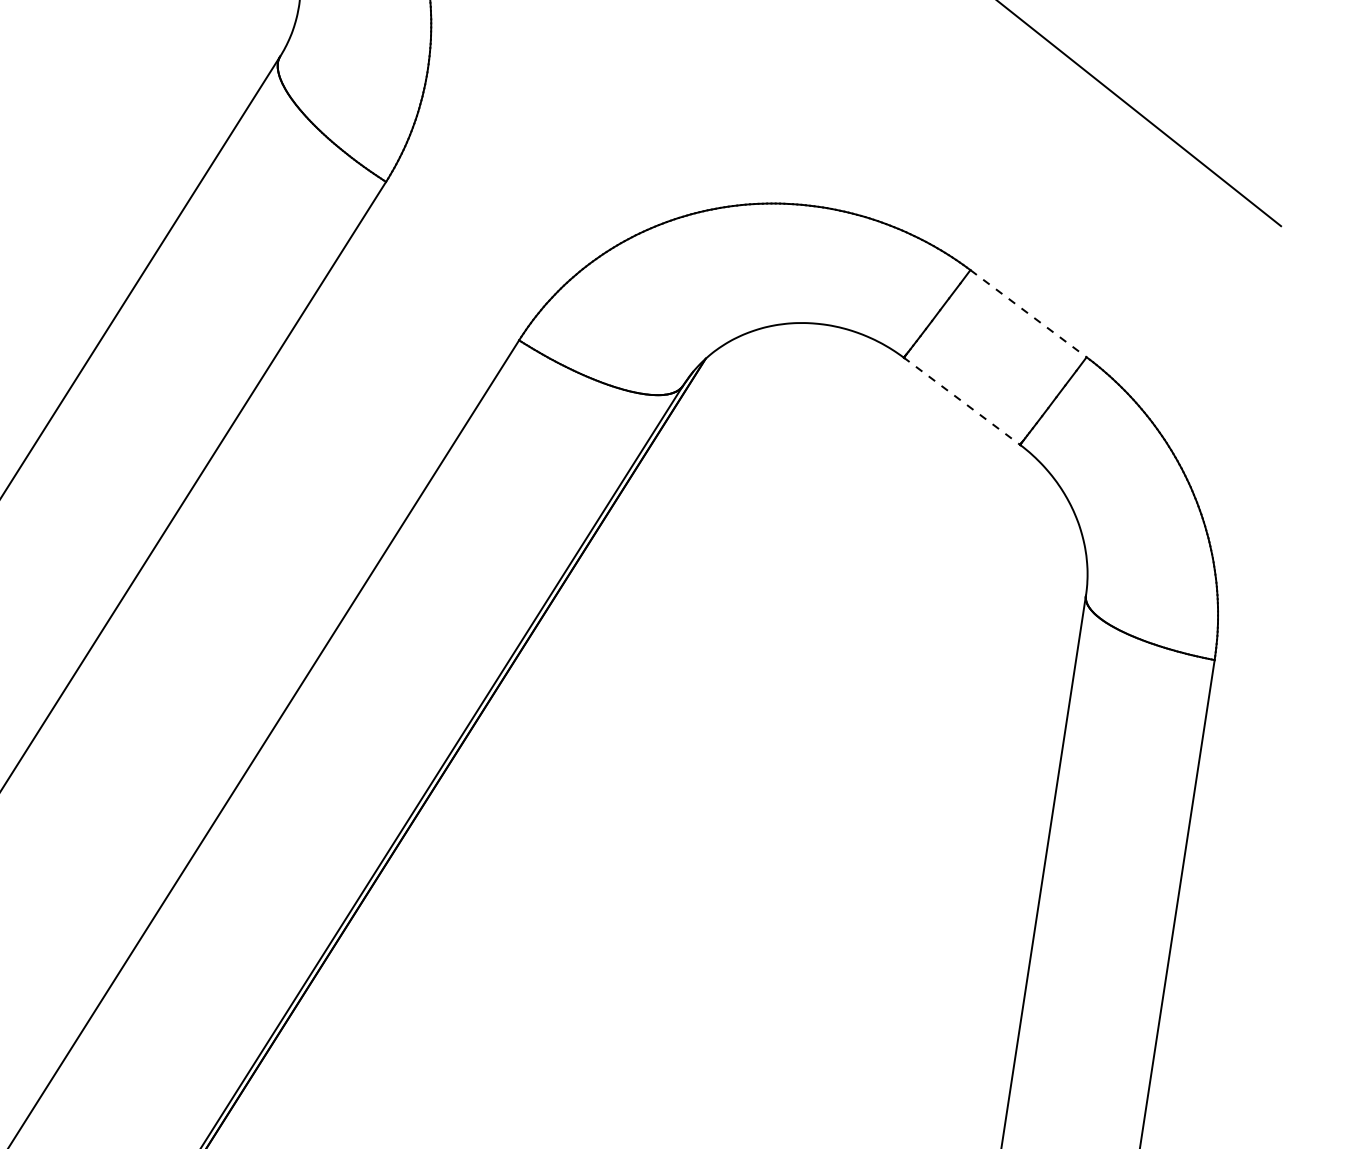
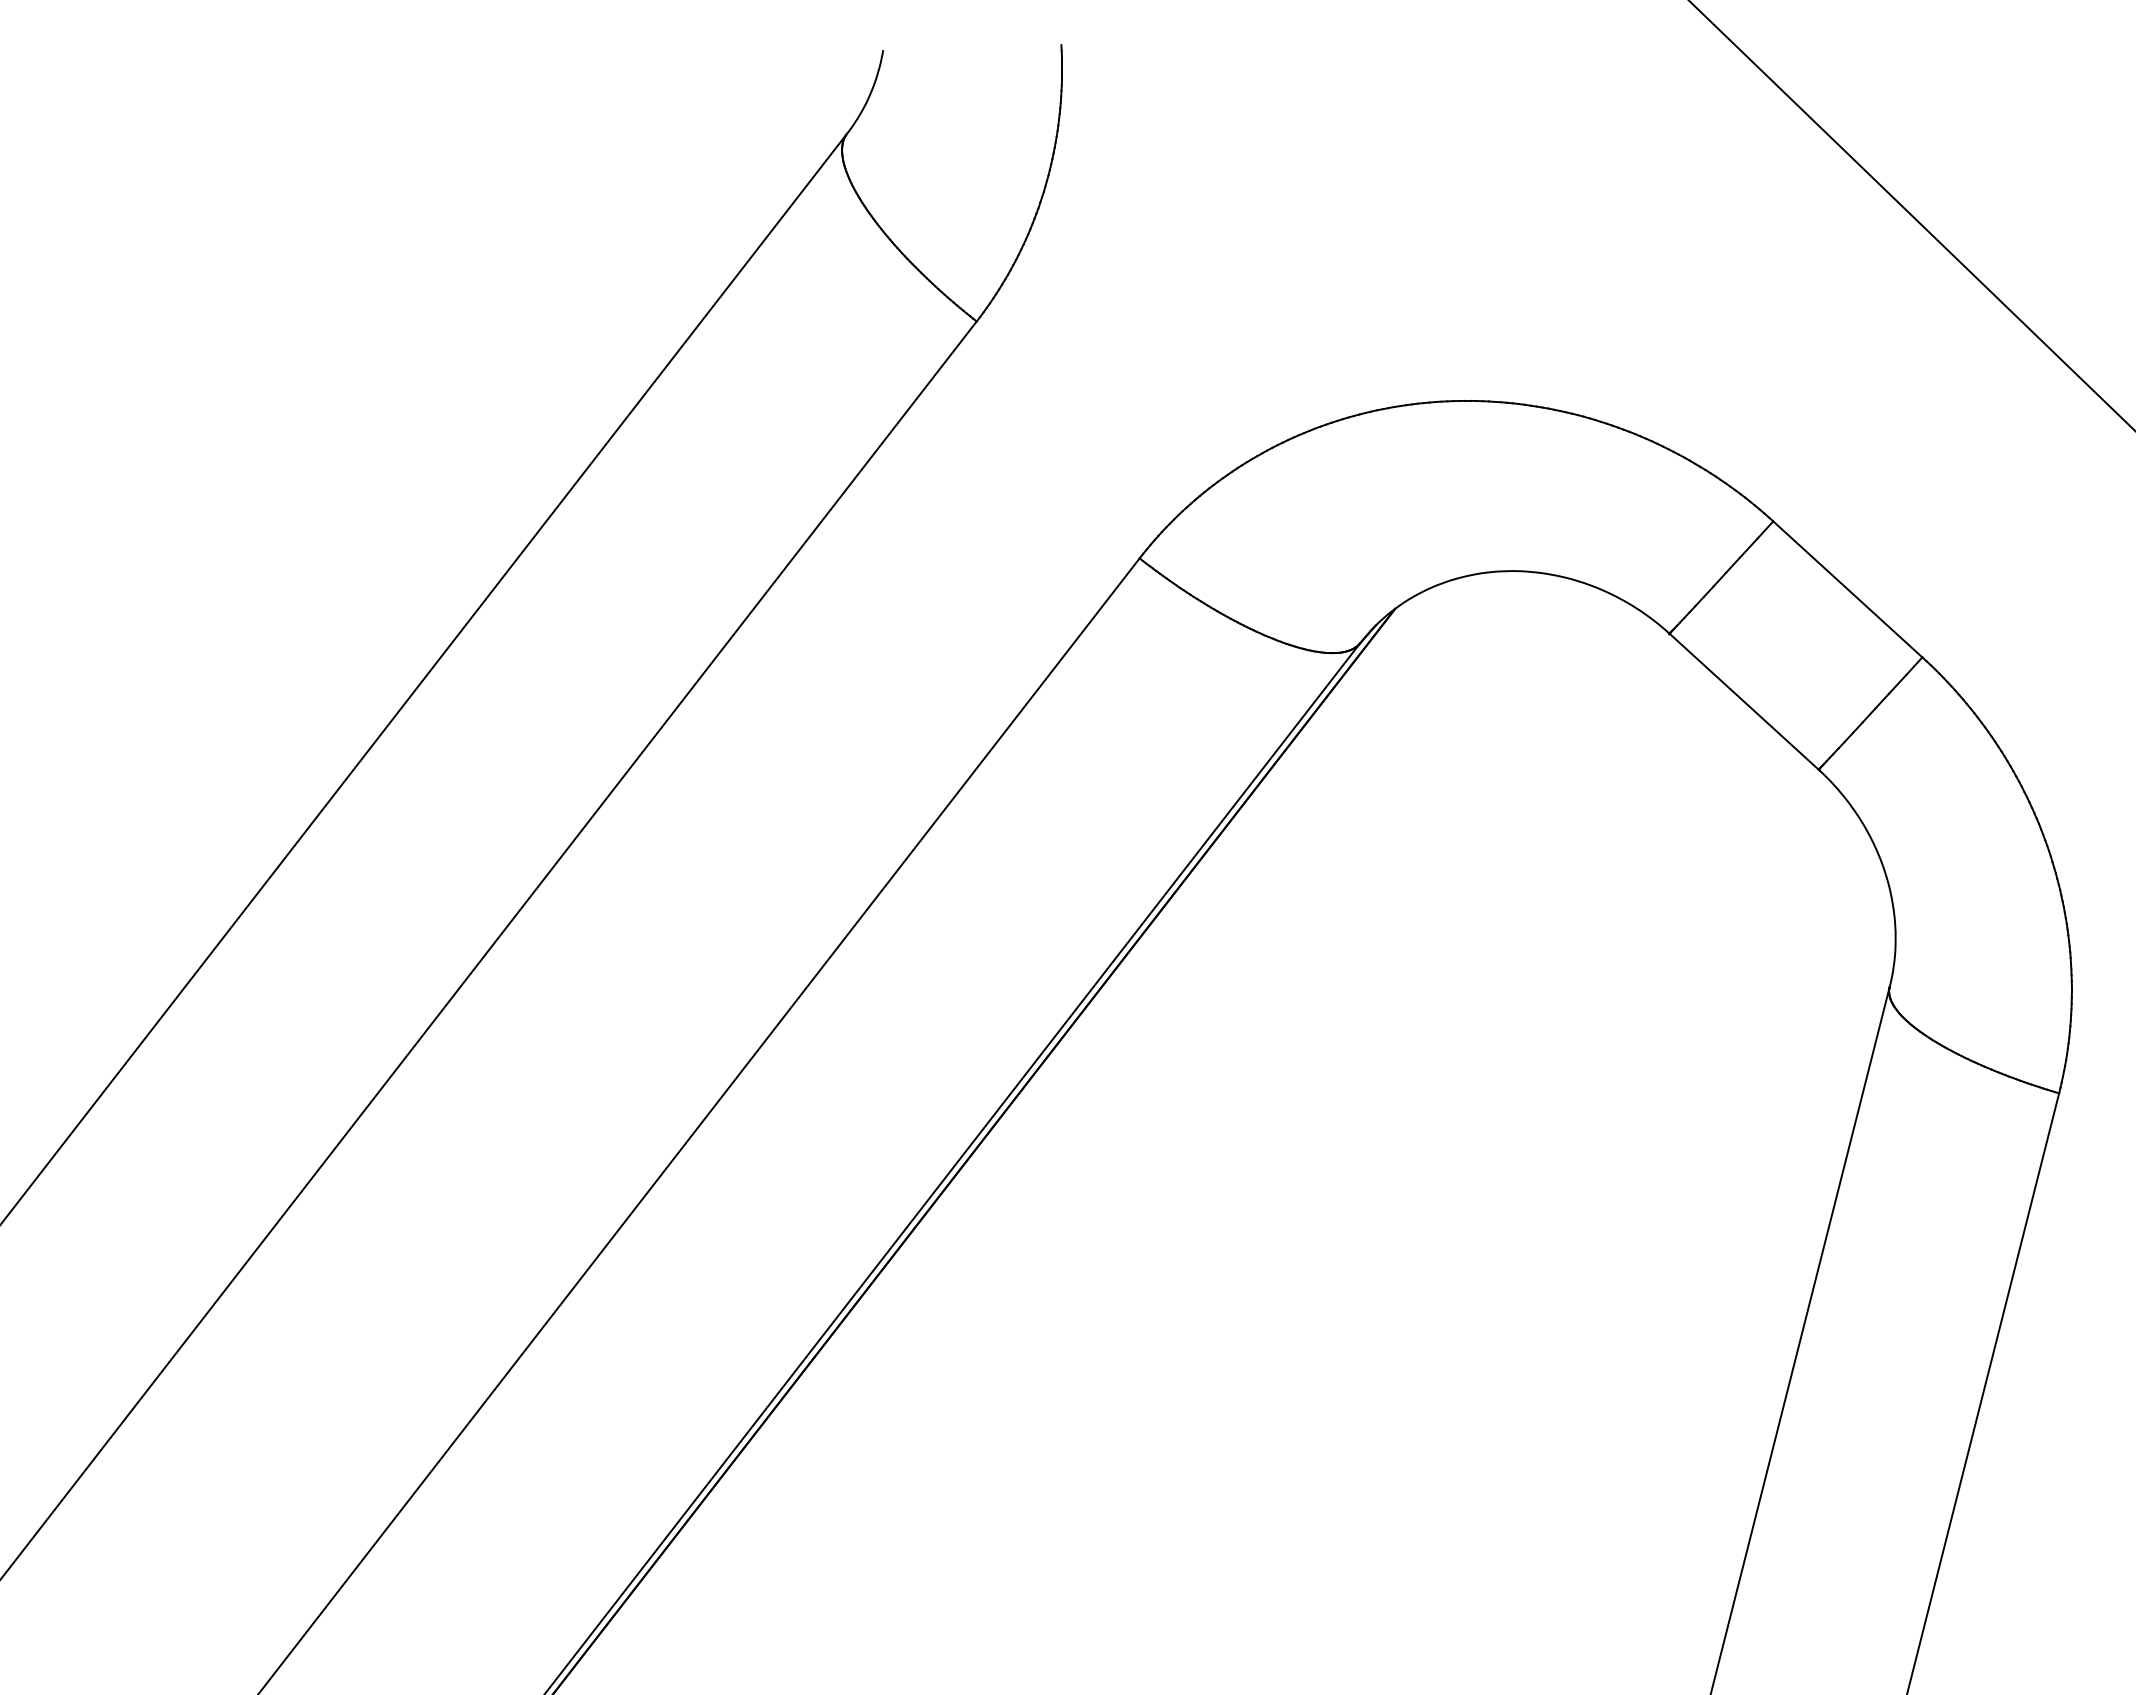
line: (1028, 313) -> (1847, 589), dashed -> solid
line: (961, 401) -> (1743, 701), dashed -> solid

